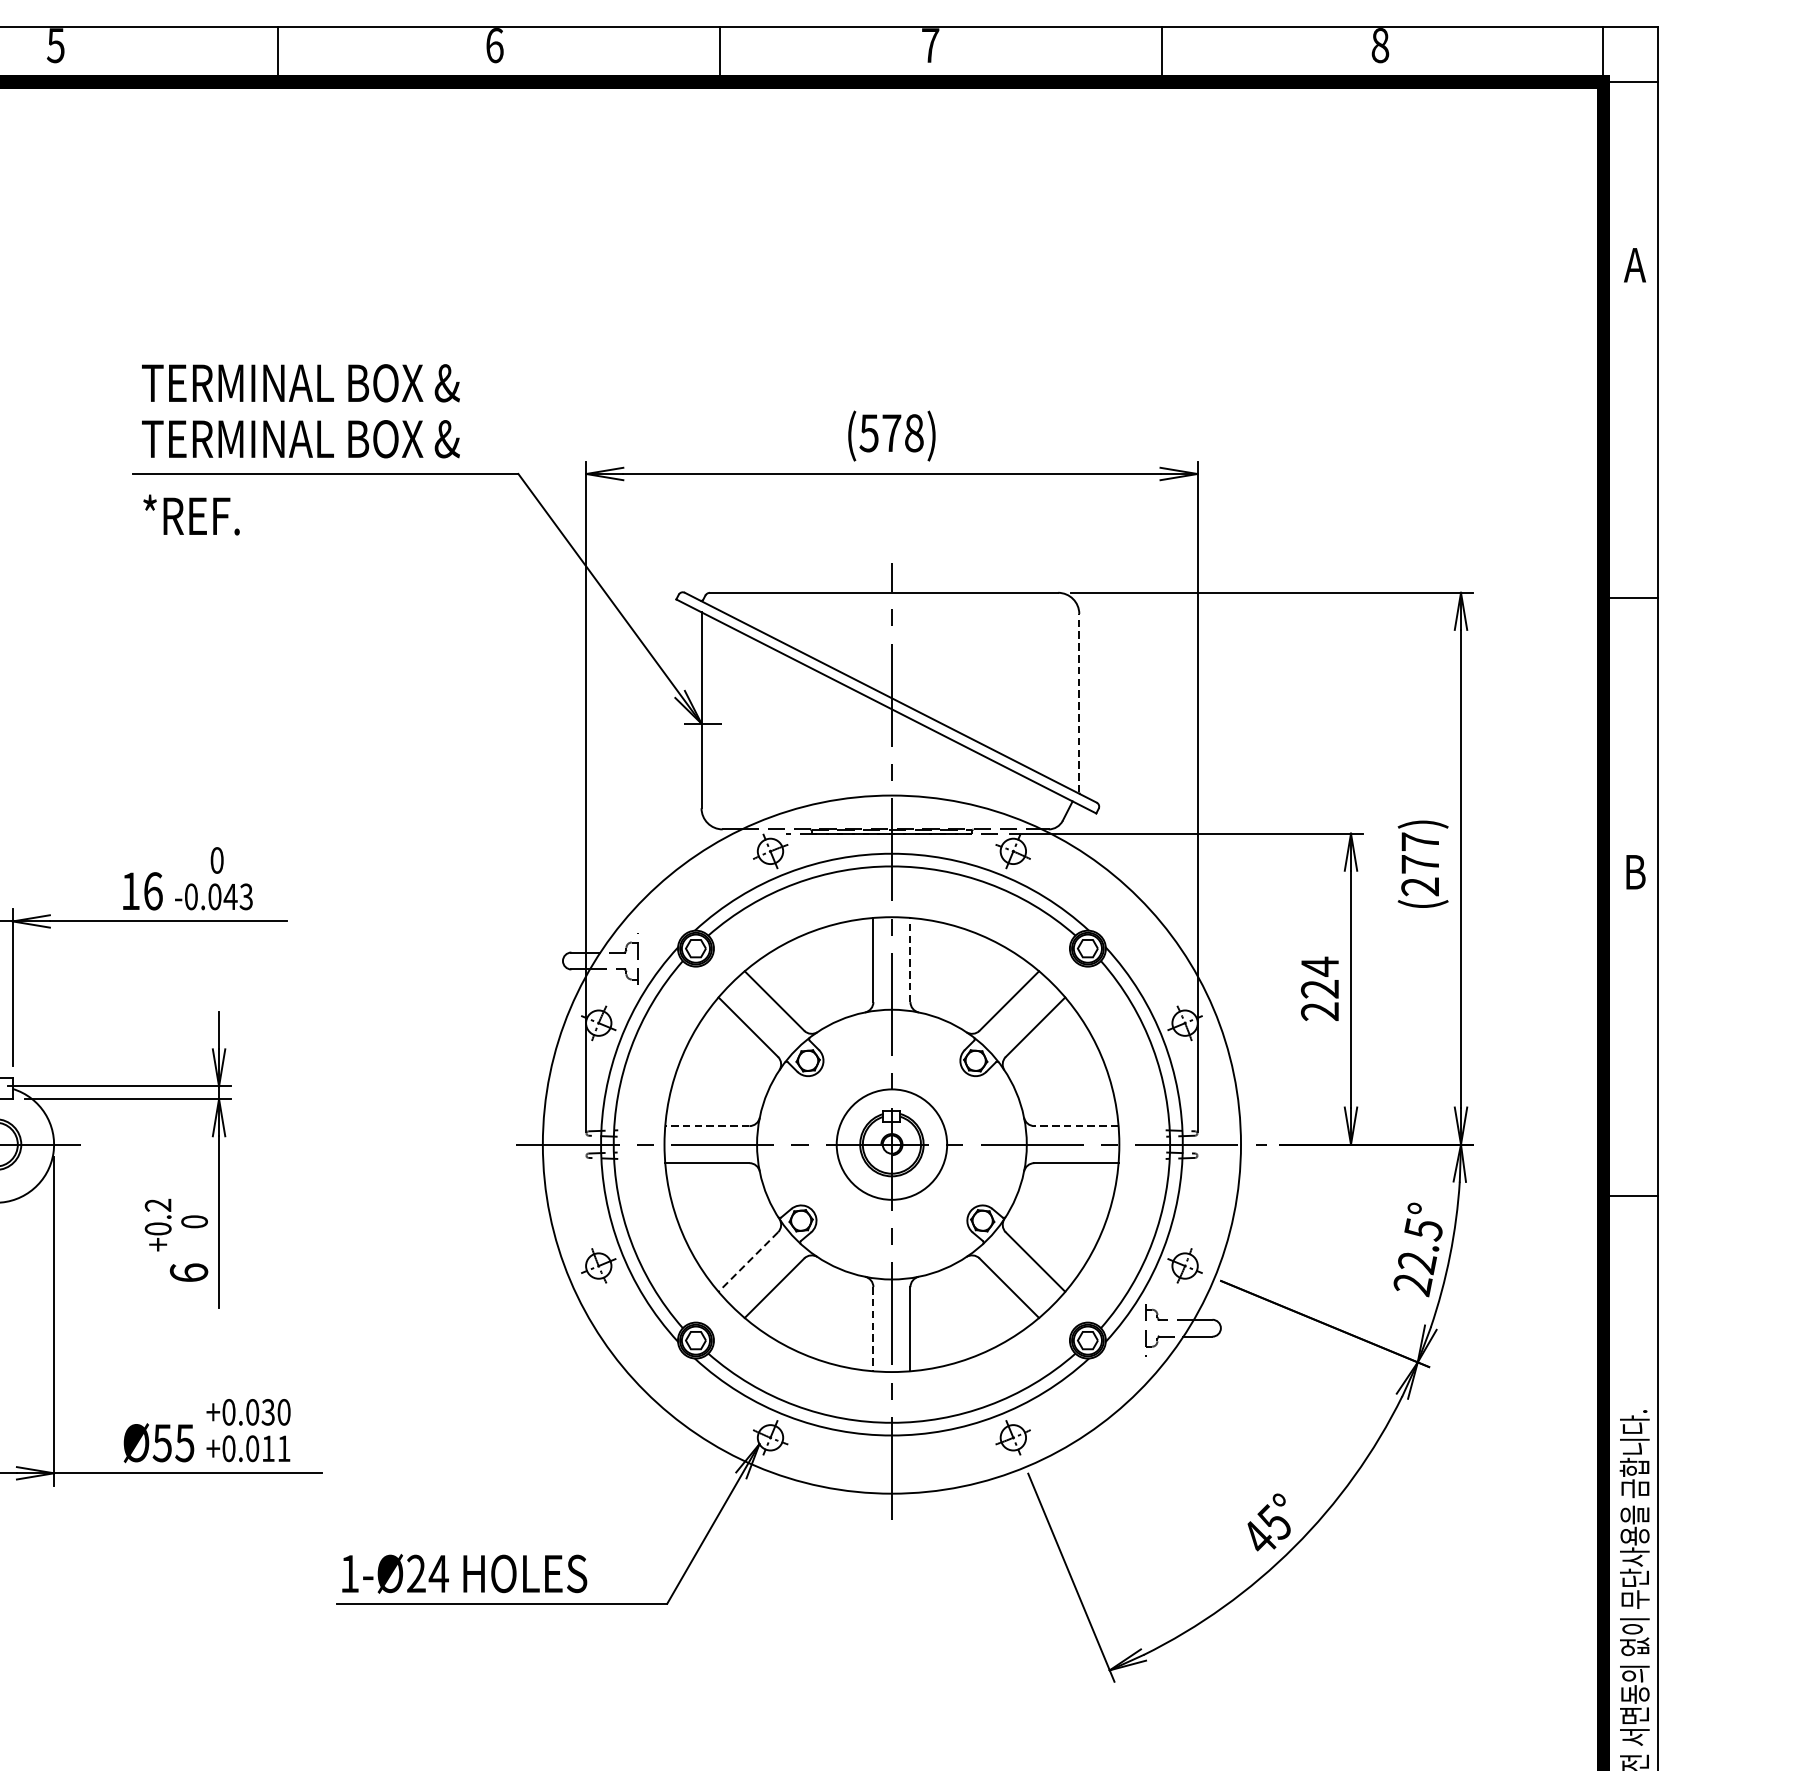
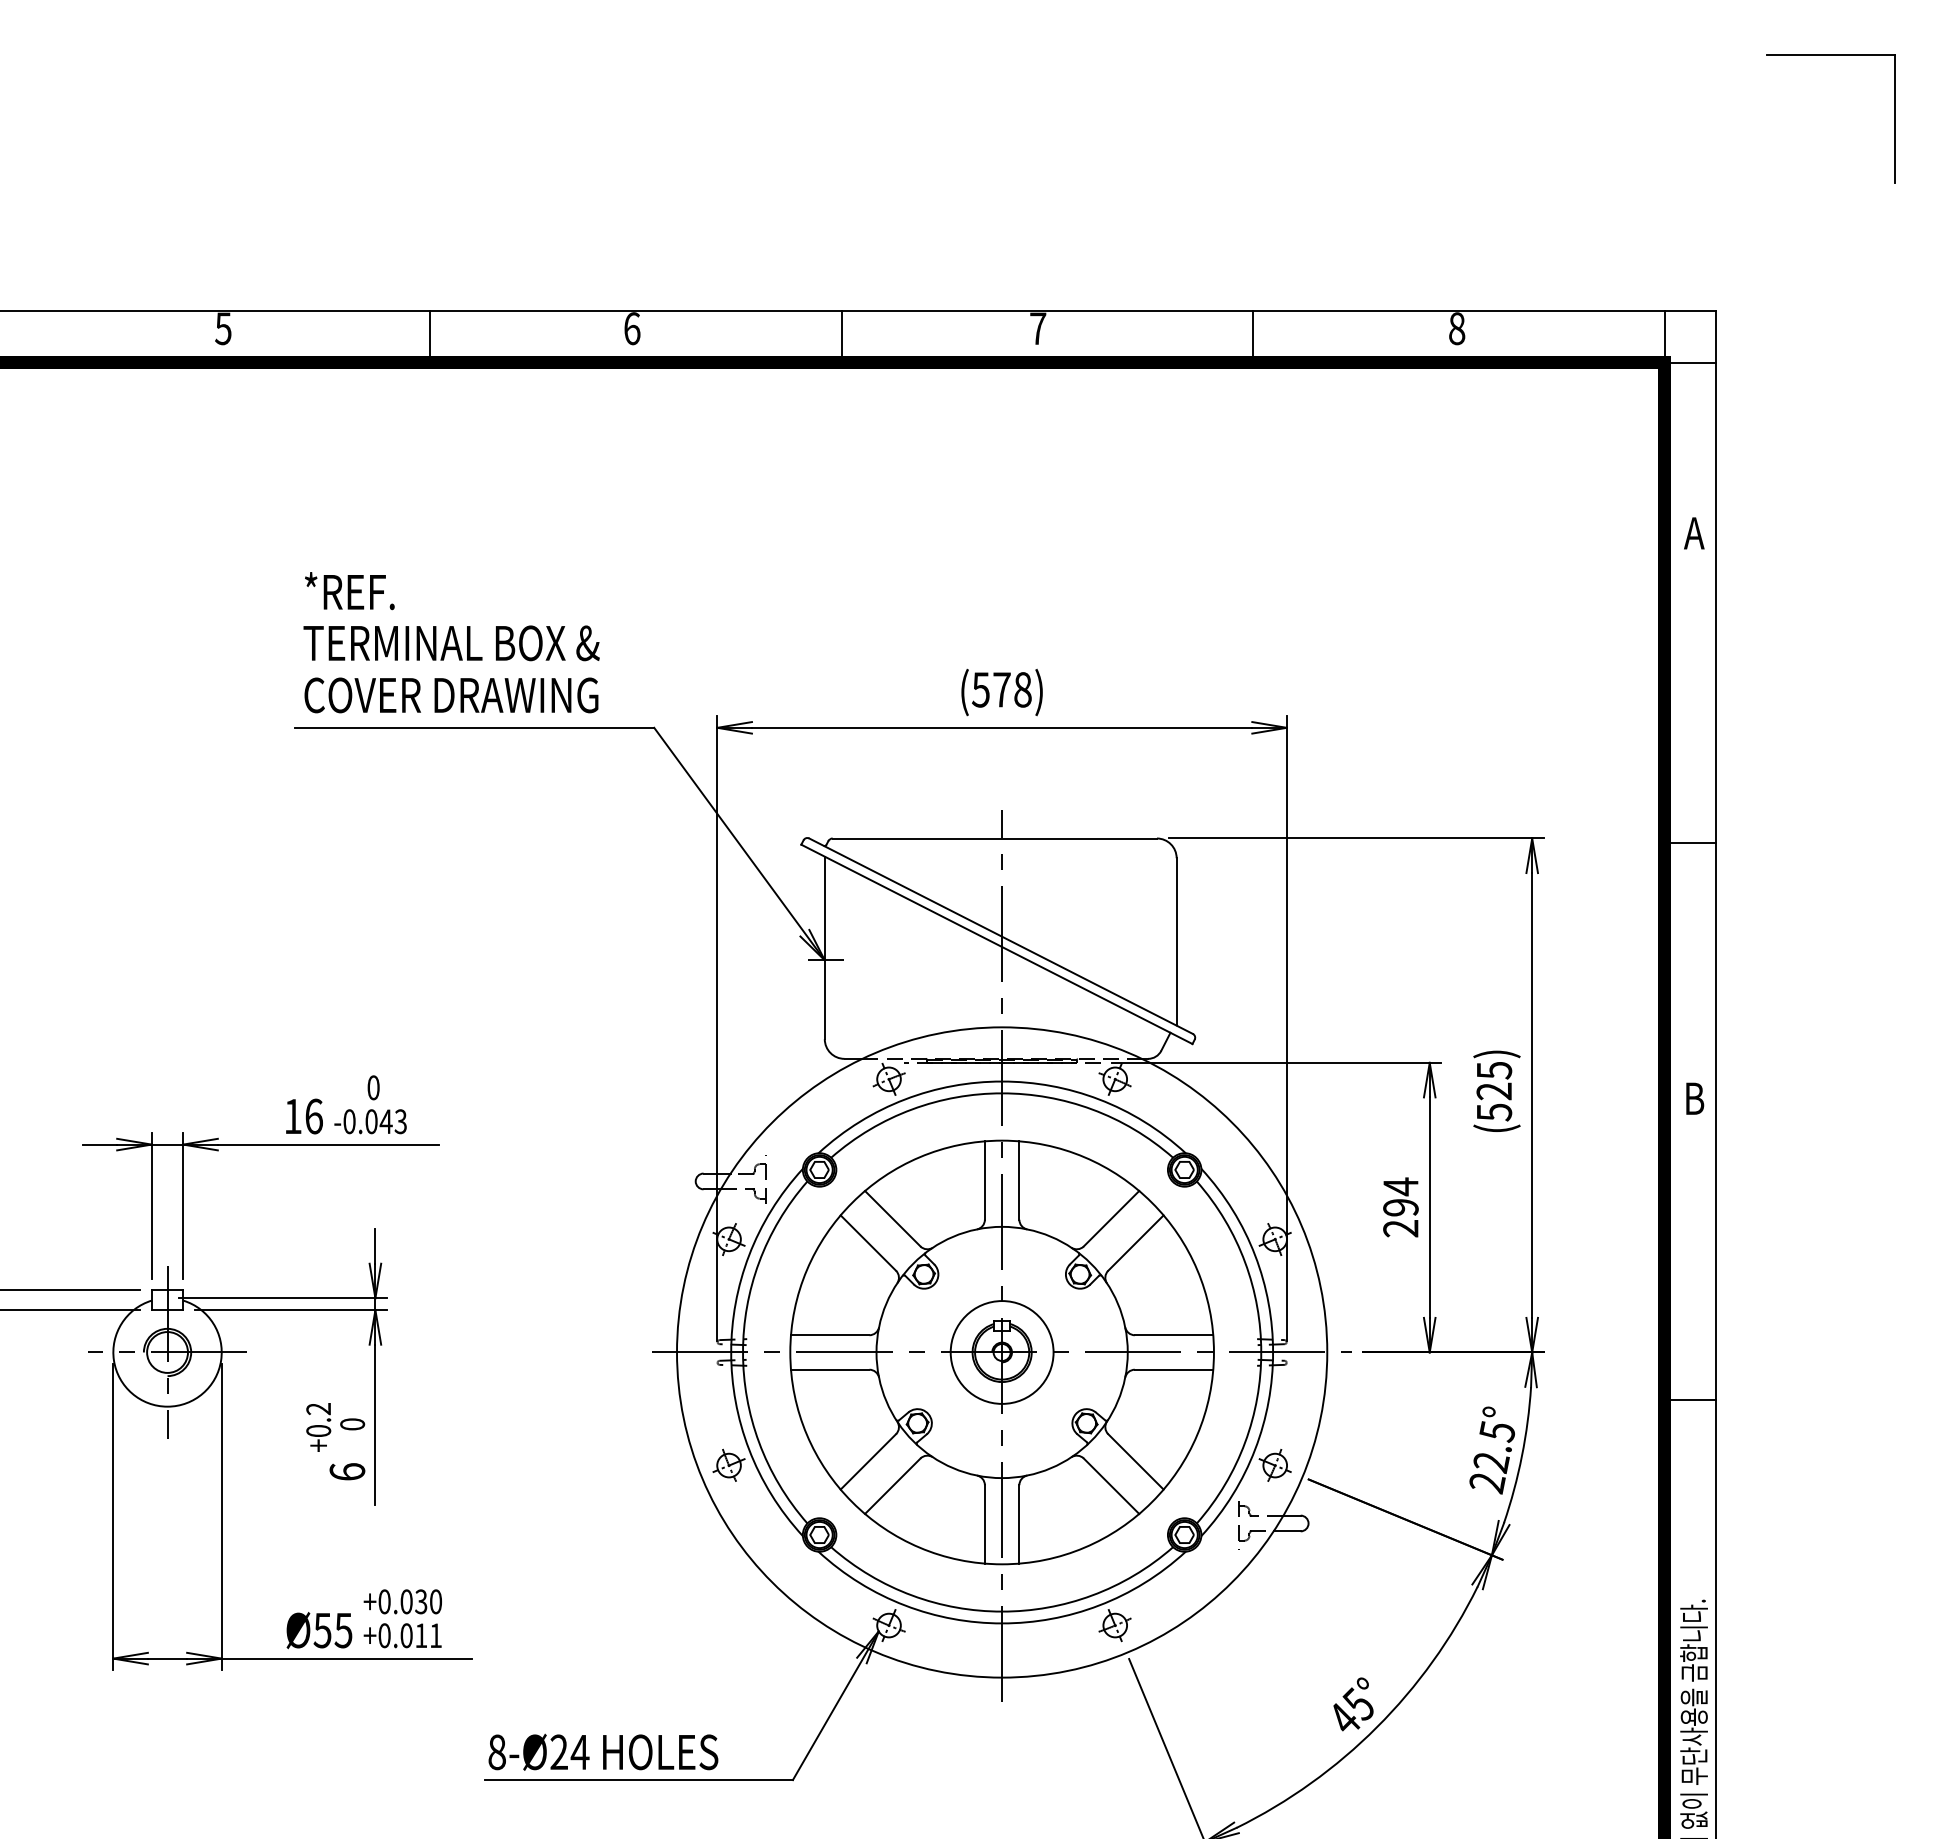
text: (300, 439) -> (451, 695), TERMINAL BOX & -> COVER DRAWING
text: (191, 515) -> (349, 591), moved
line: (1079, 702) -> (1176, 940), dashed -> solid
text: (1420, 864) -> (1494, 1091), (277) -> (525)
line: (910, 959) -> (1019, 1180), dashed -> solid
text: (1319, 988) -> (1400, 1207), 224 -> 294
line: (706, 1126) -> (829, 1335), dashed -> solid
line: (1075, 1126) -> (1173, 1335), dashed -> solid
line: (748, 1262) -> (868, 1462), dashed -> solid
line: (872, 1329) -> (984, 1524), dashed -> solid
text: (349, 1574) -> (496, 1752), 1-Ø24 -> 8-Ø24

